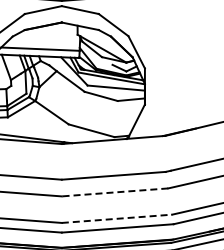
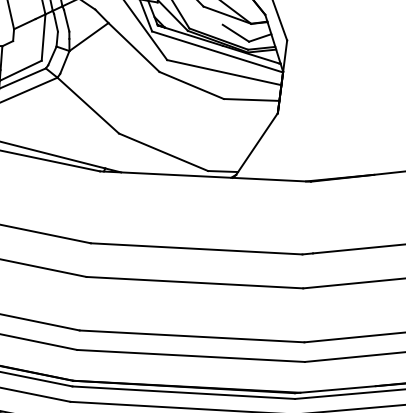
line: (114, 192) -> (193, 282), dashed -> solid
line: (117, 218) -> (193, 335), dashed -> solid

